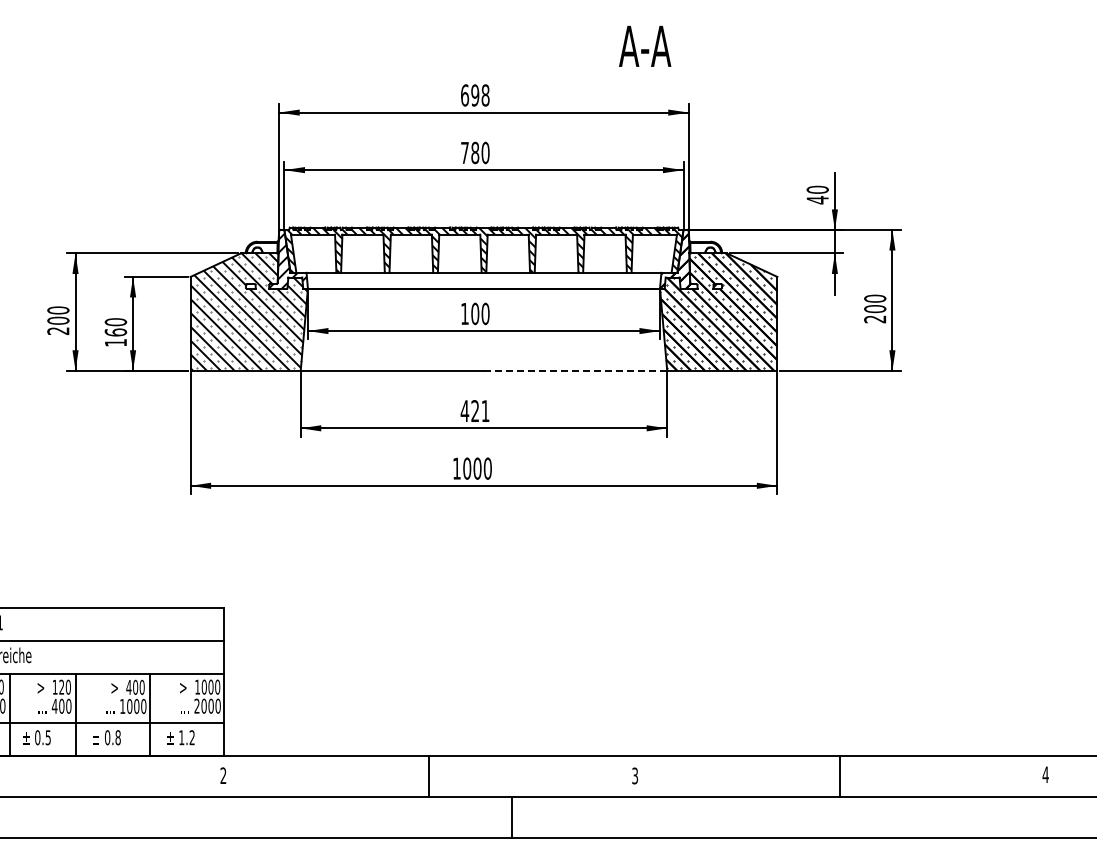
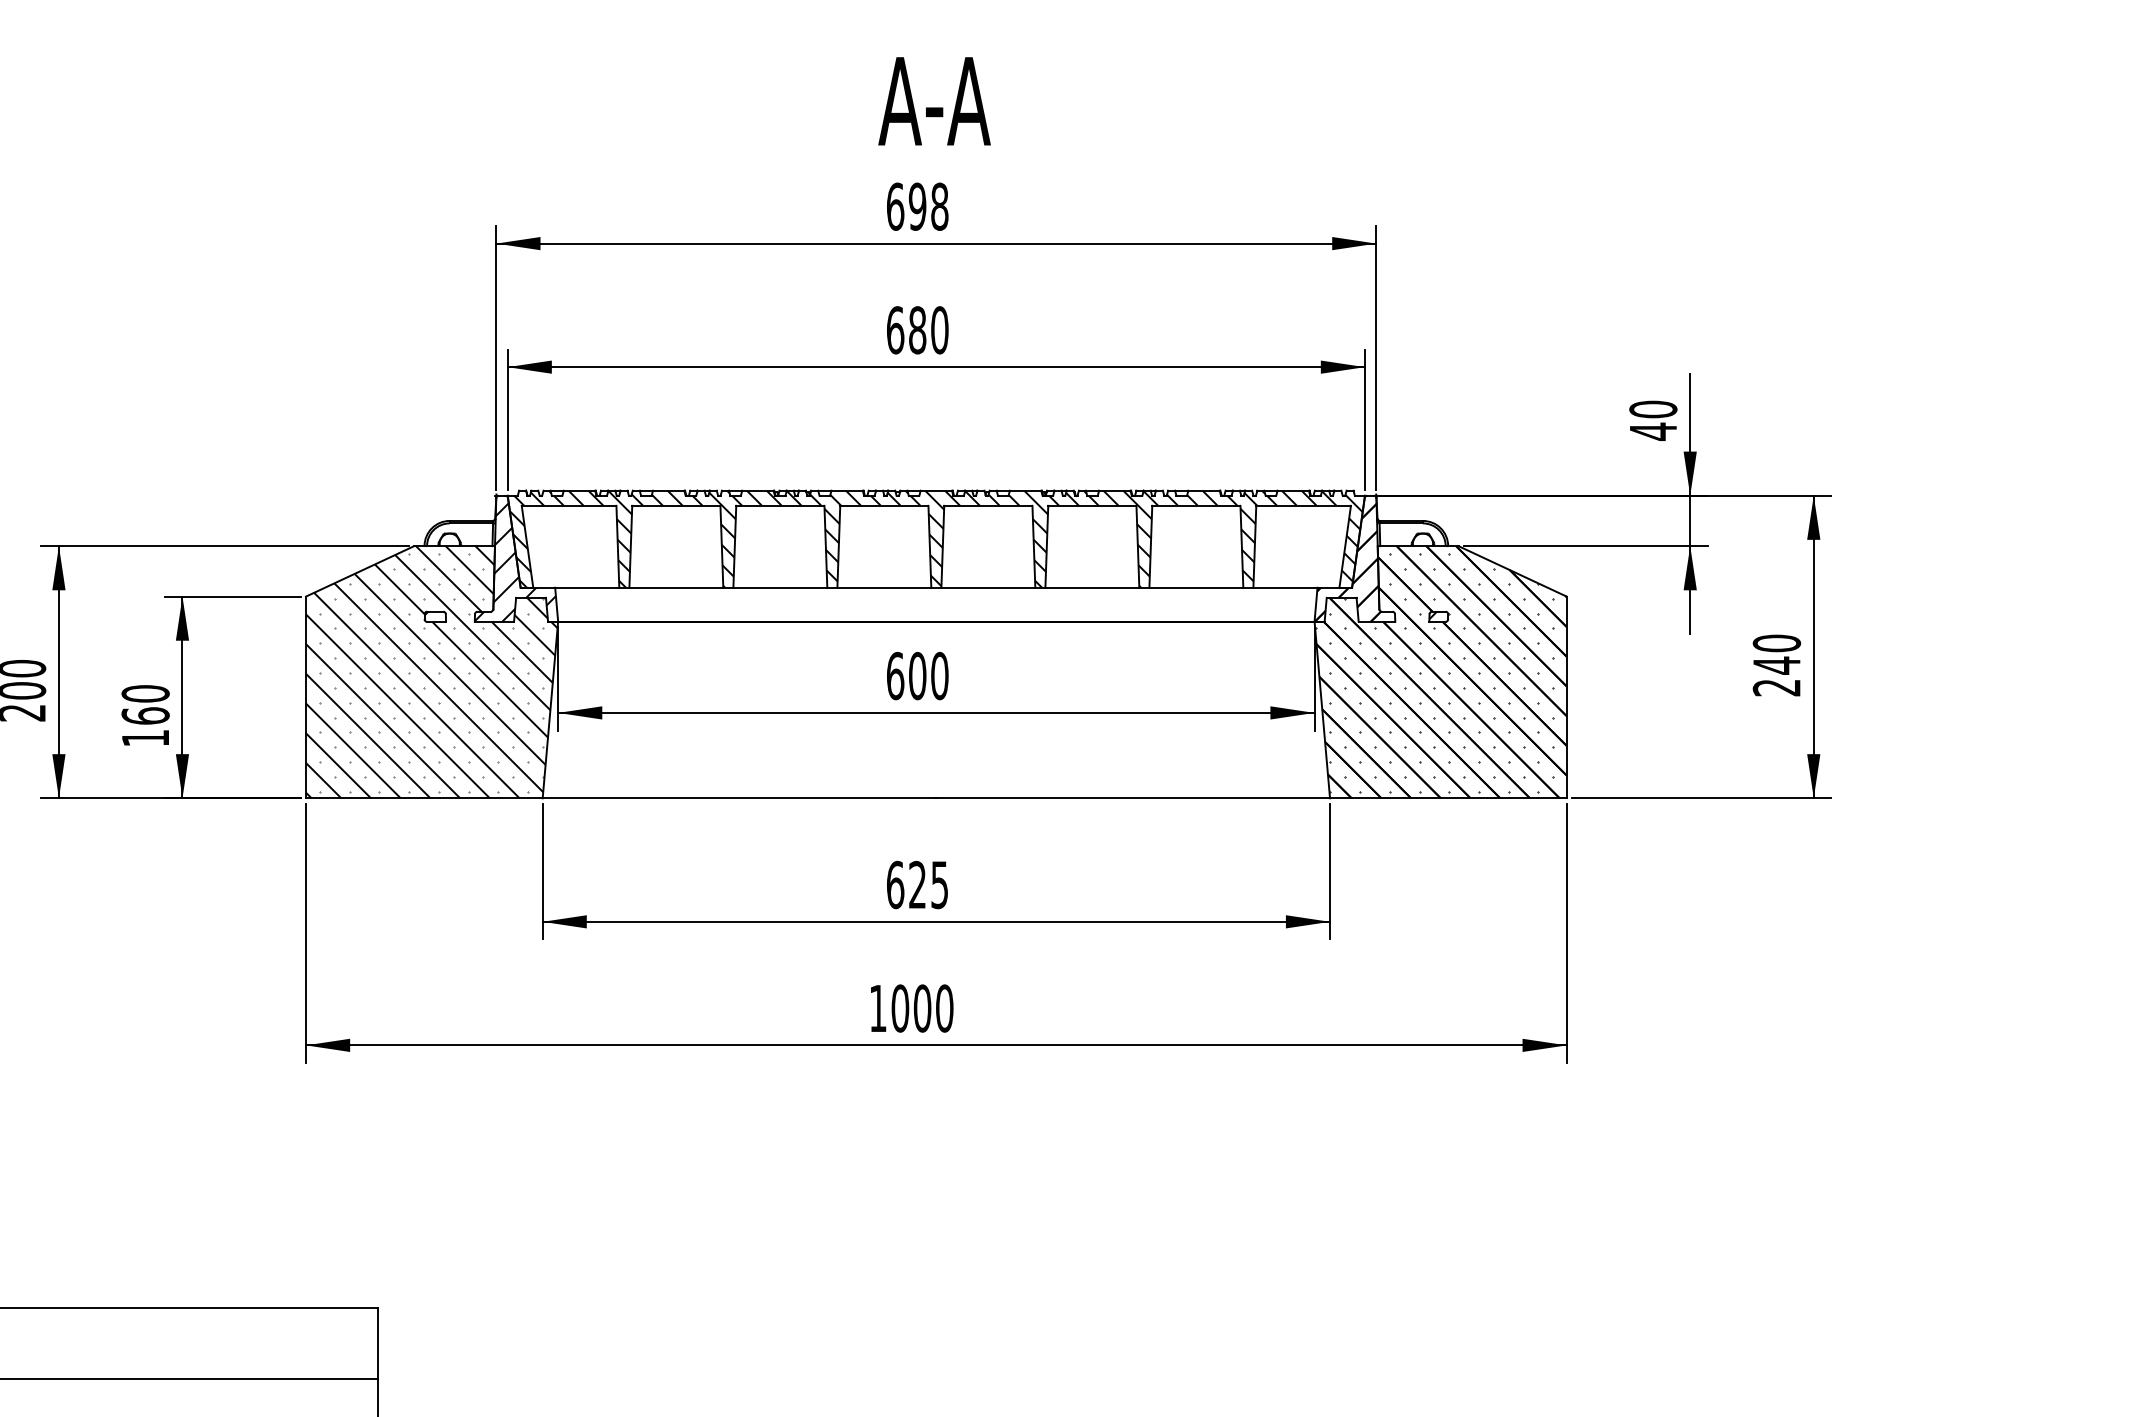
text: (645, 45) -> (935, 99), moved
text: (465, 152) -> (896, 329), 780 -> 680
text: (875, 308) -> (1777, 664), 200 -> 240
text: (465, 313) -> (896, 675), 100 -> 600
line: (575, 370) -> (1132, 797), dashed -> solid
text: (474, 411) -> (915, 885), 421 -> 625

